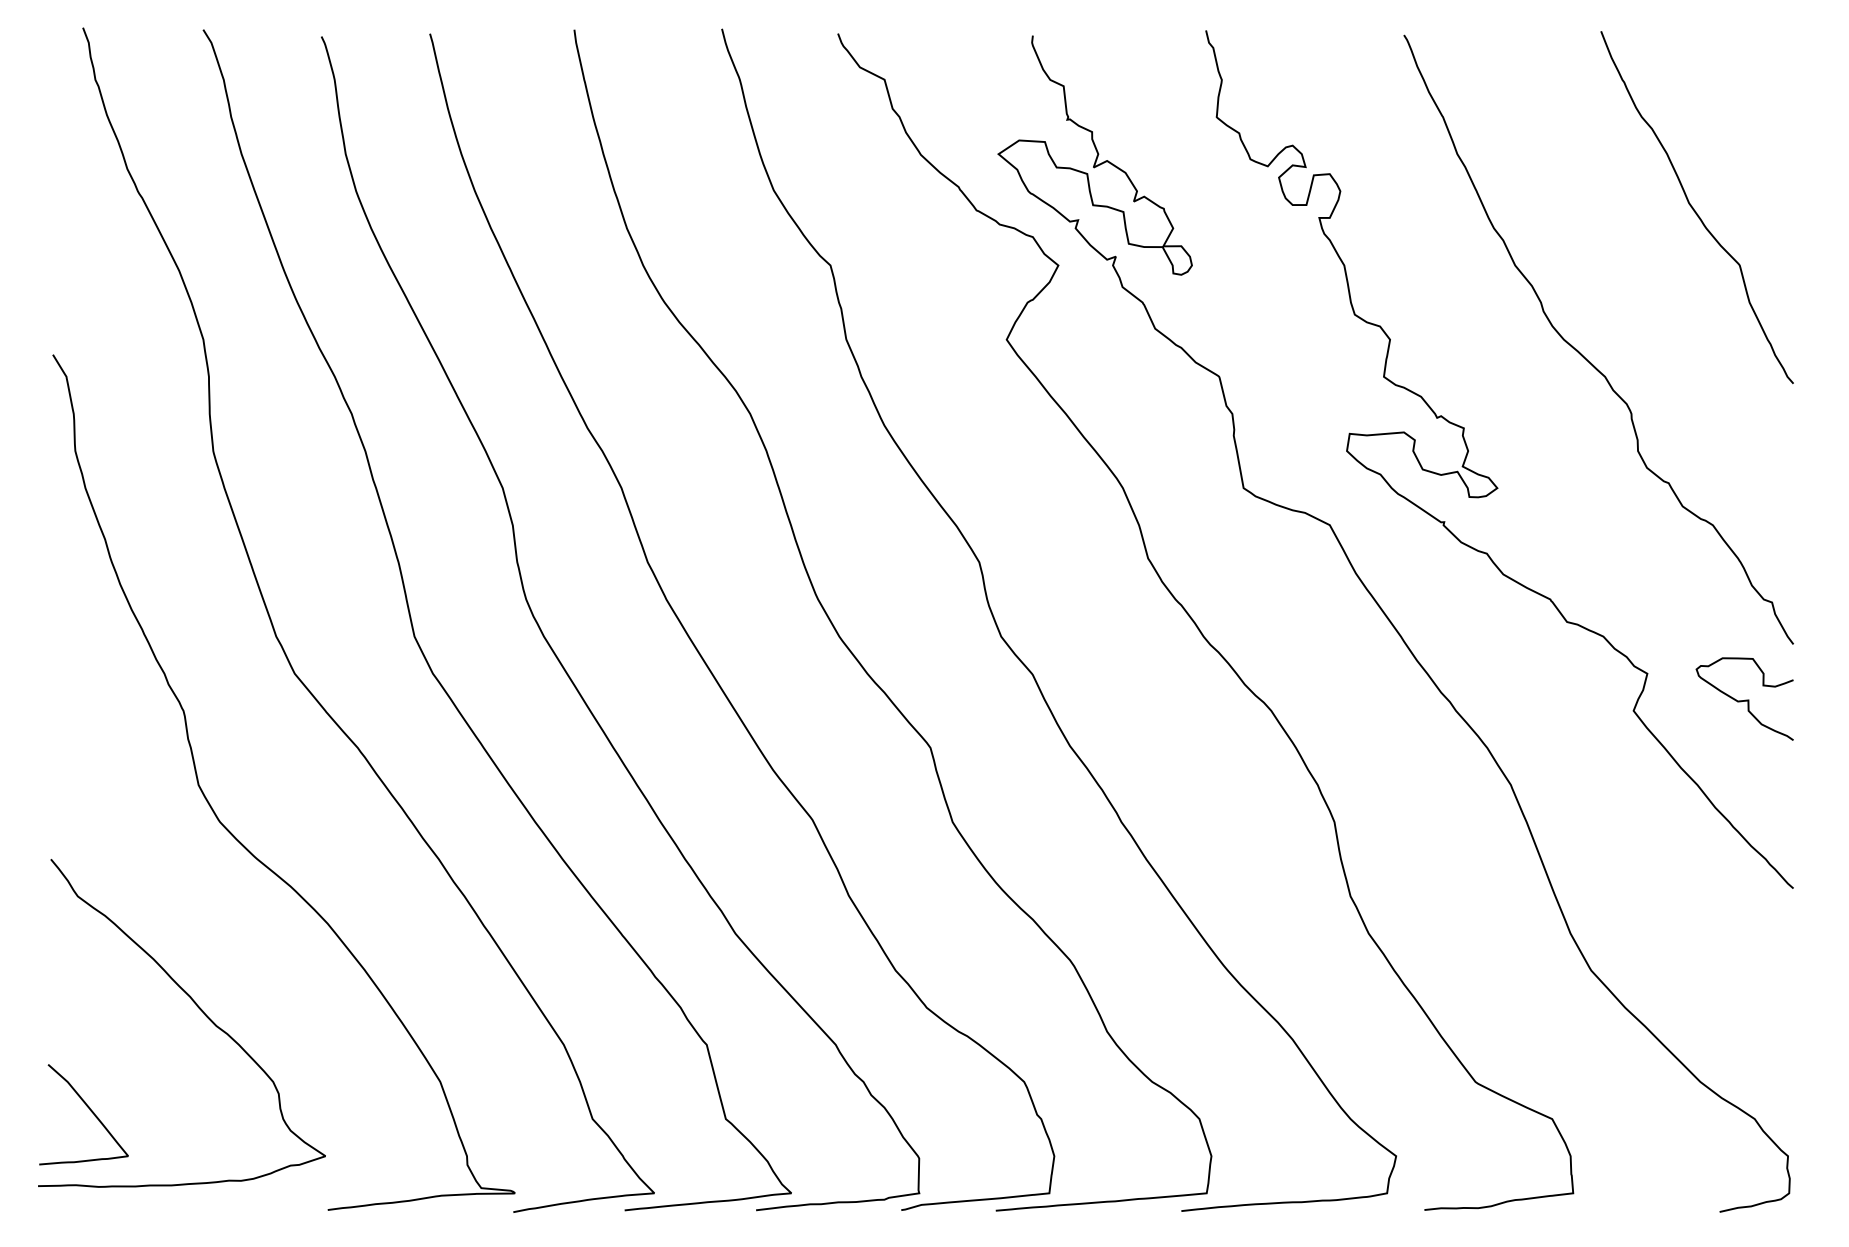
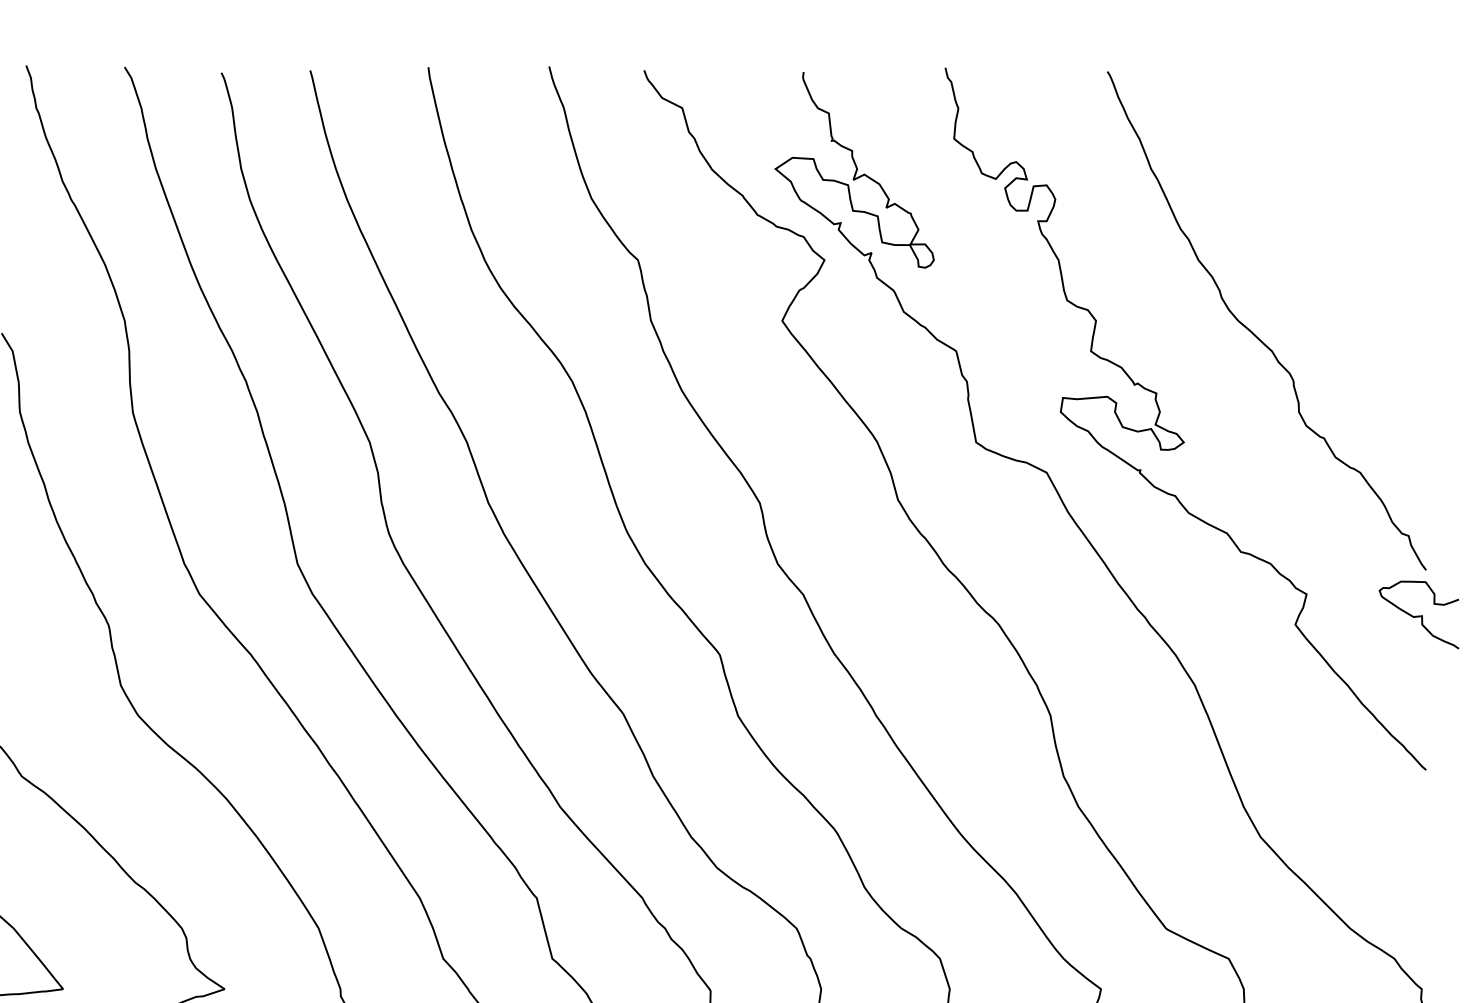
curve: (1694, 209) -> (1345, 214), removed
curve: (1745, 699) -> (1419, 615), moved

